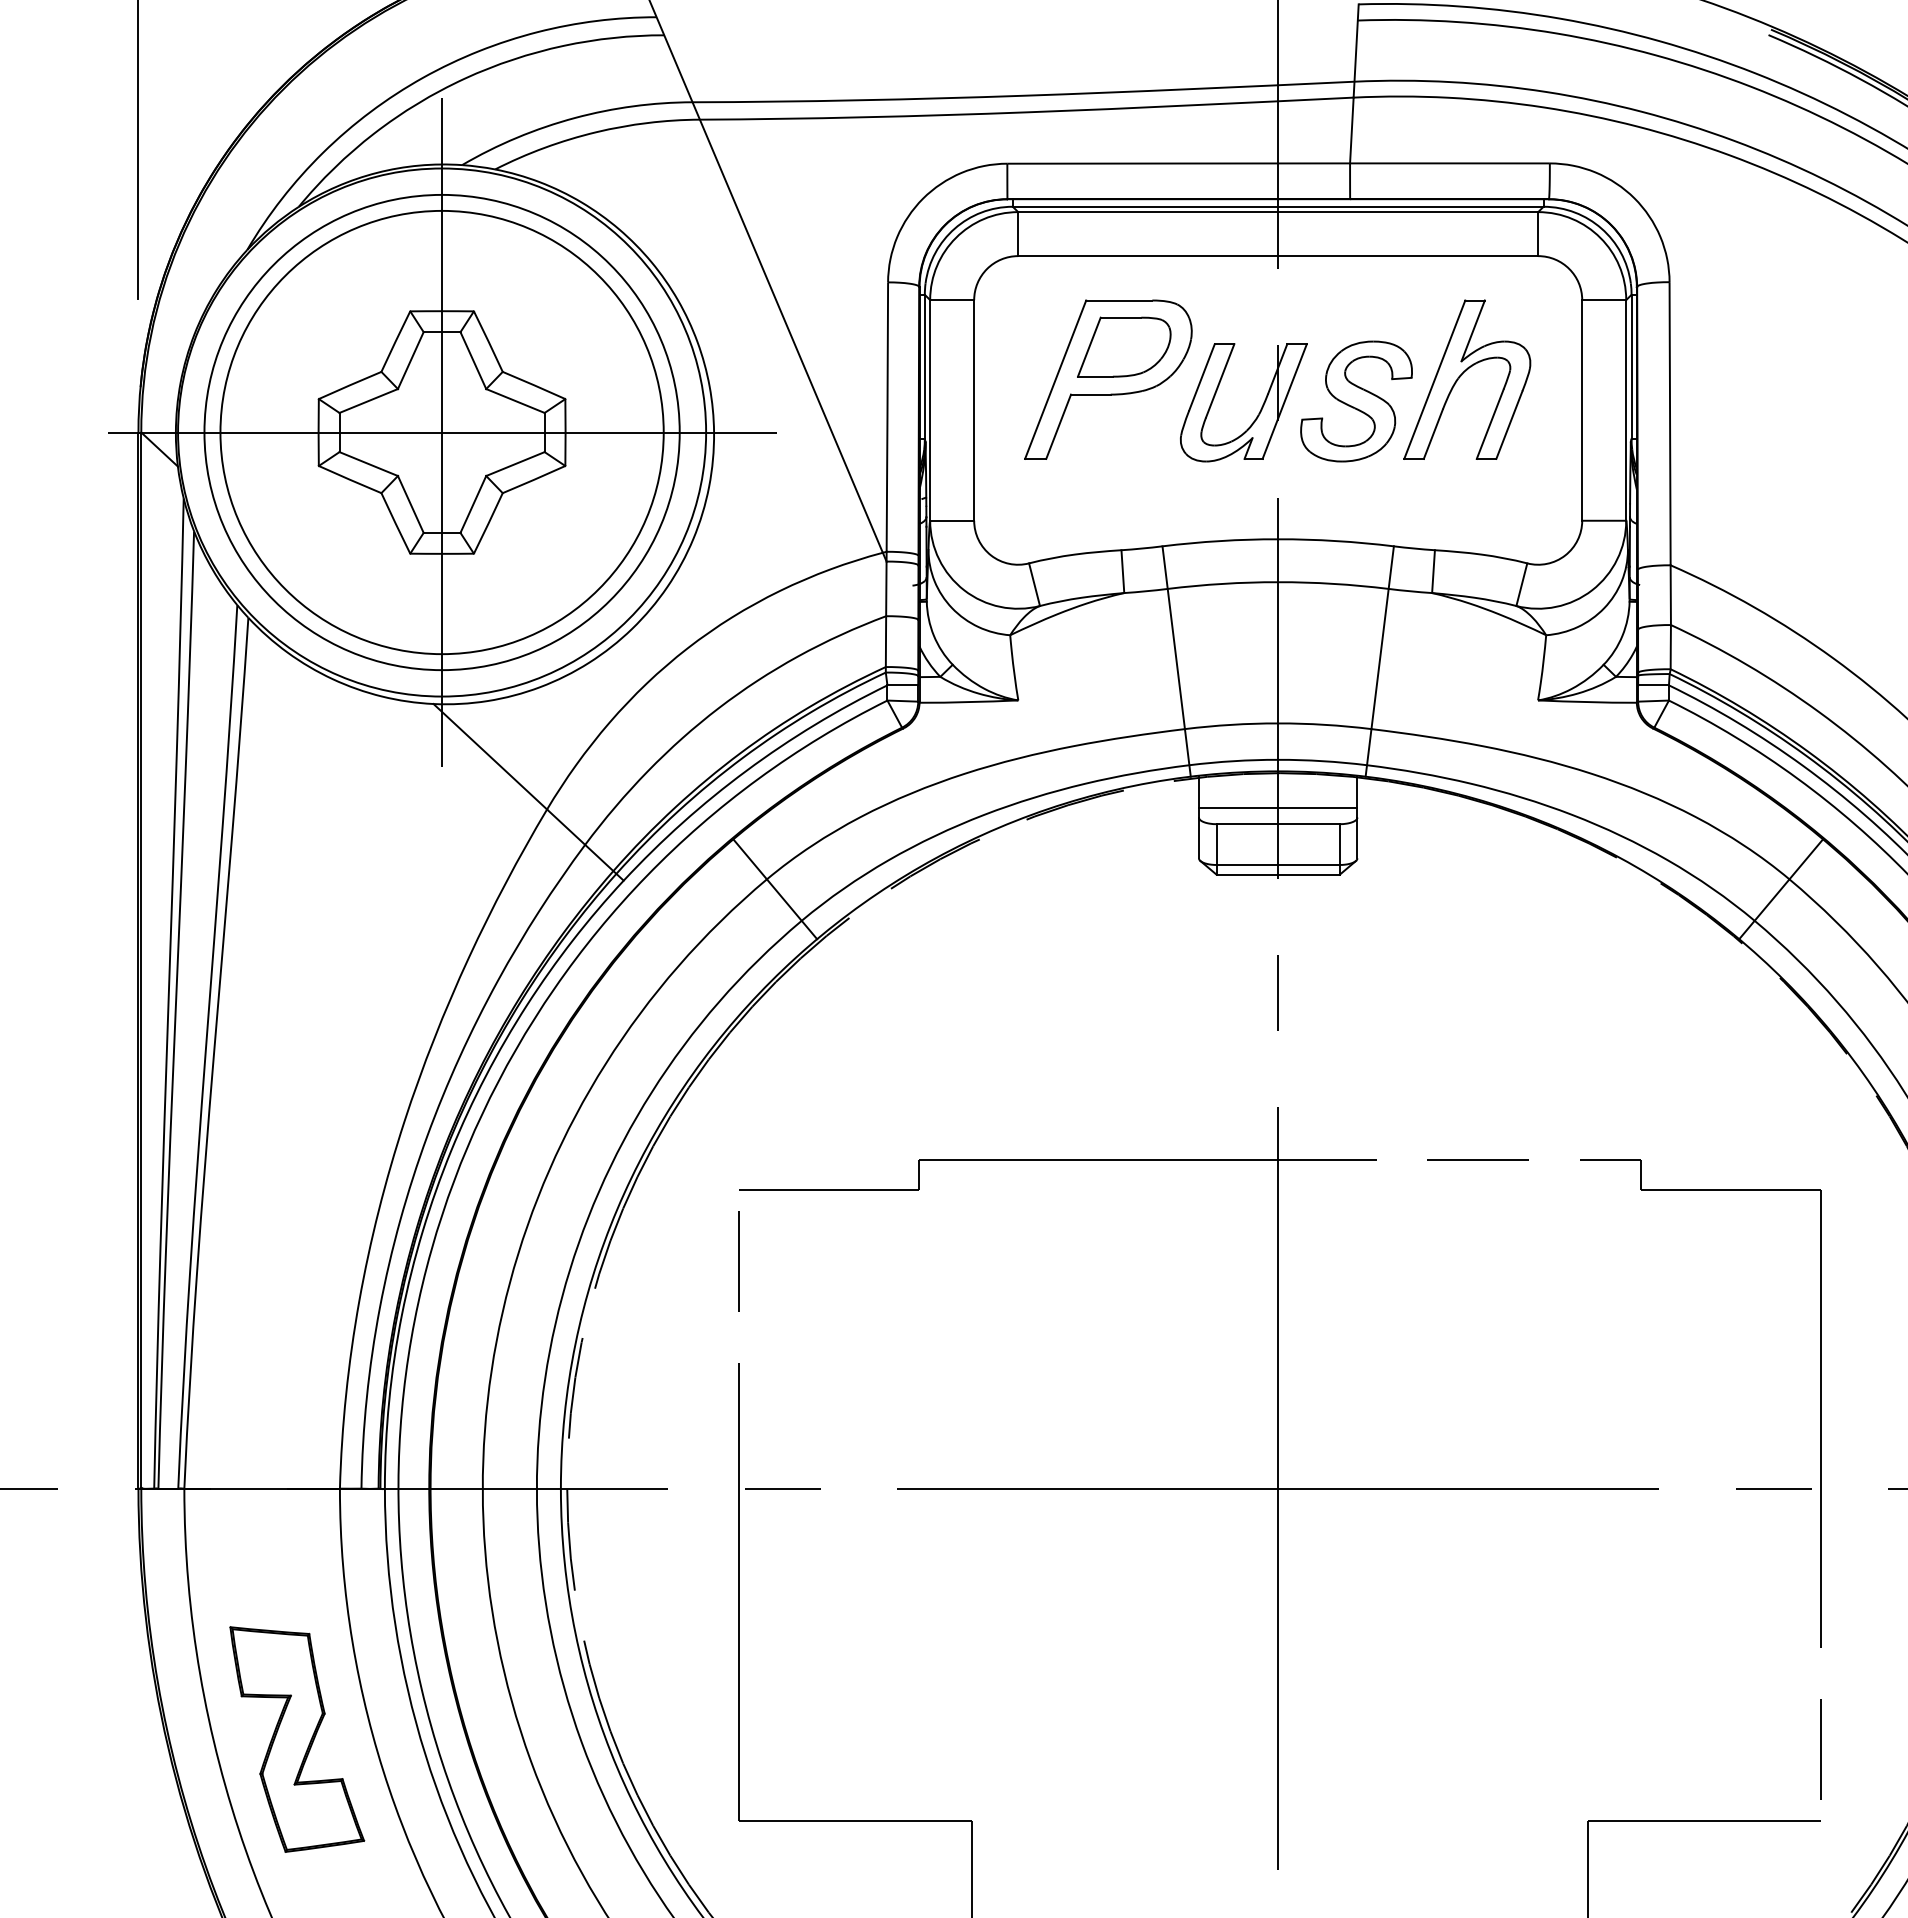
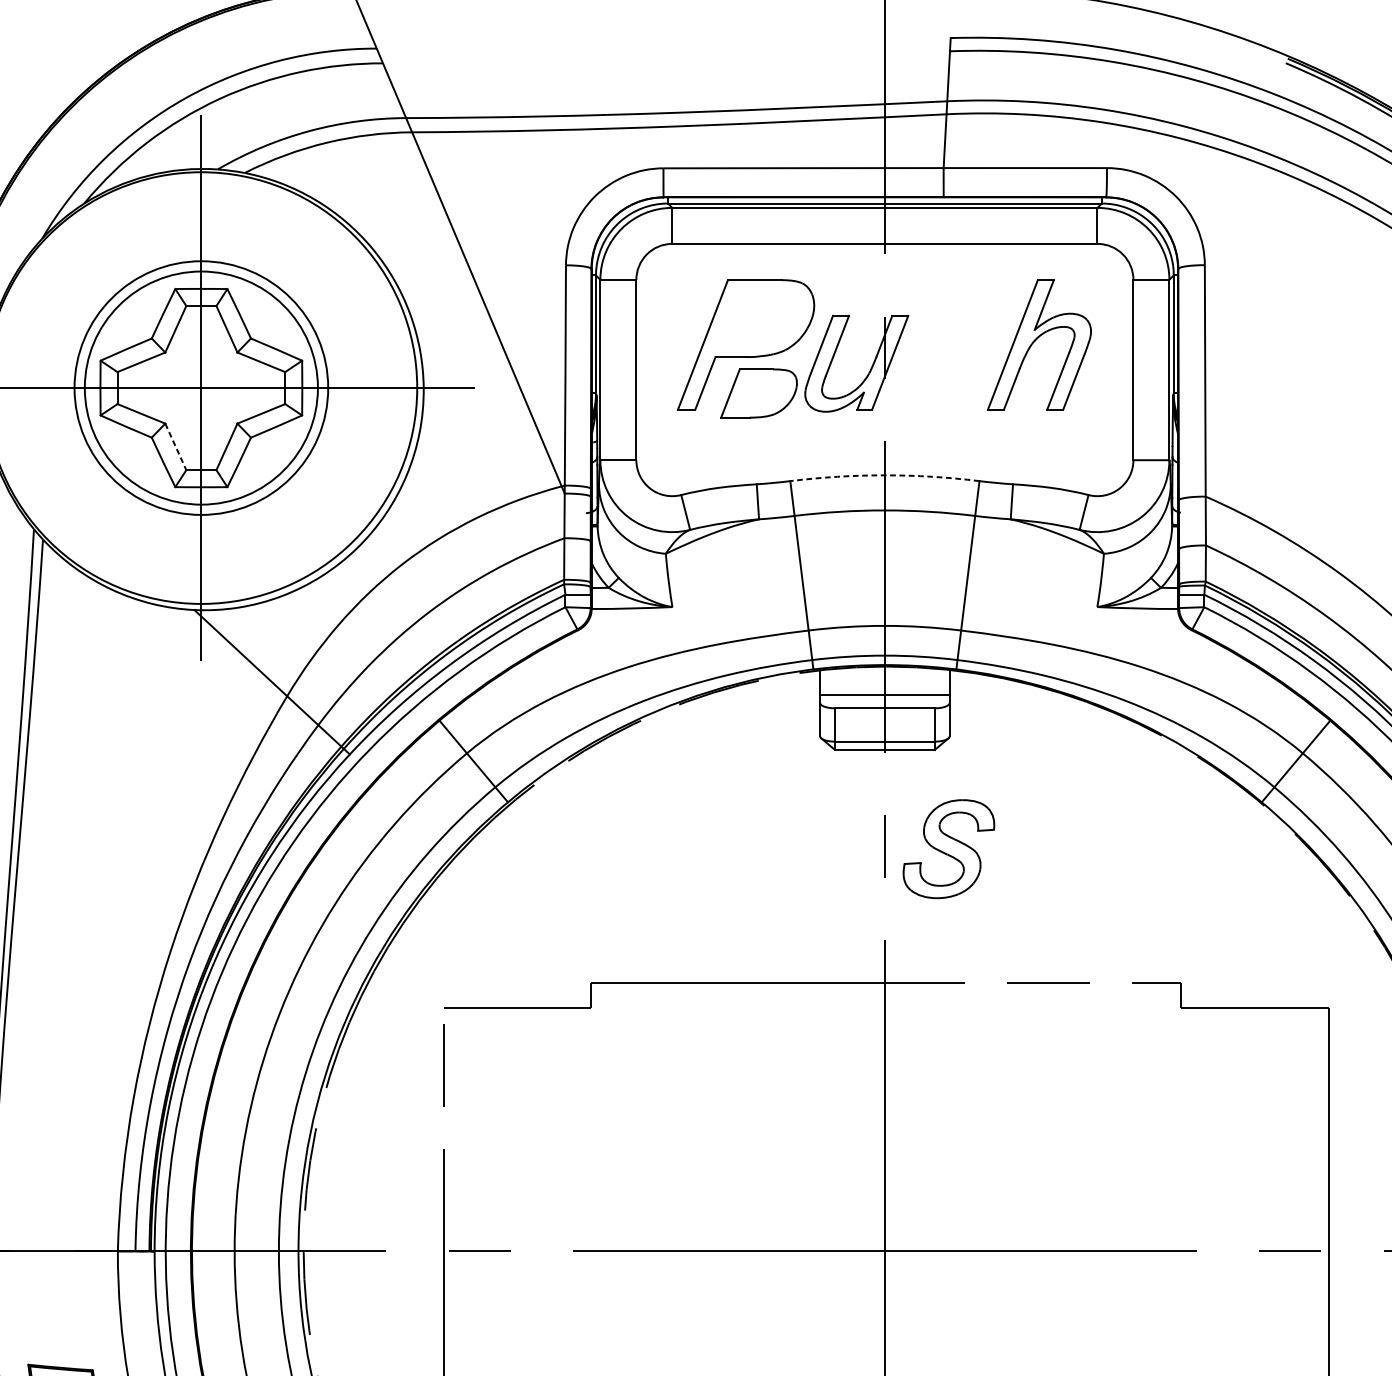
part: (1124, 346) -> (759, 392), moved
part: (1356, 401) -> (948, 849), moved
circle: (441, 432) -> (200, 388), size x0.6
circle: (441, 432) -> (200, 388), size x0.7
line: (411, 504) -> (176, 446), solid -> dashed
arc: (1278, 539) -> (885, 475), solid -> dashed

